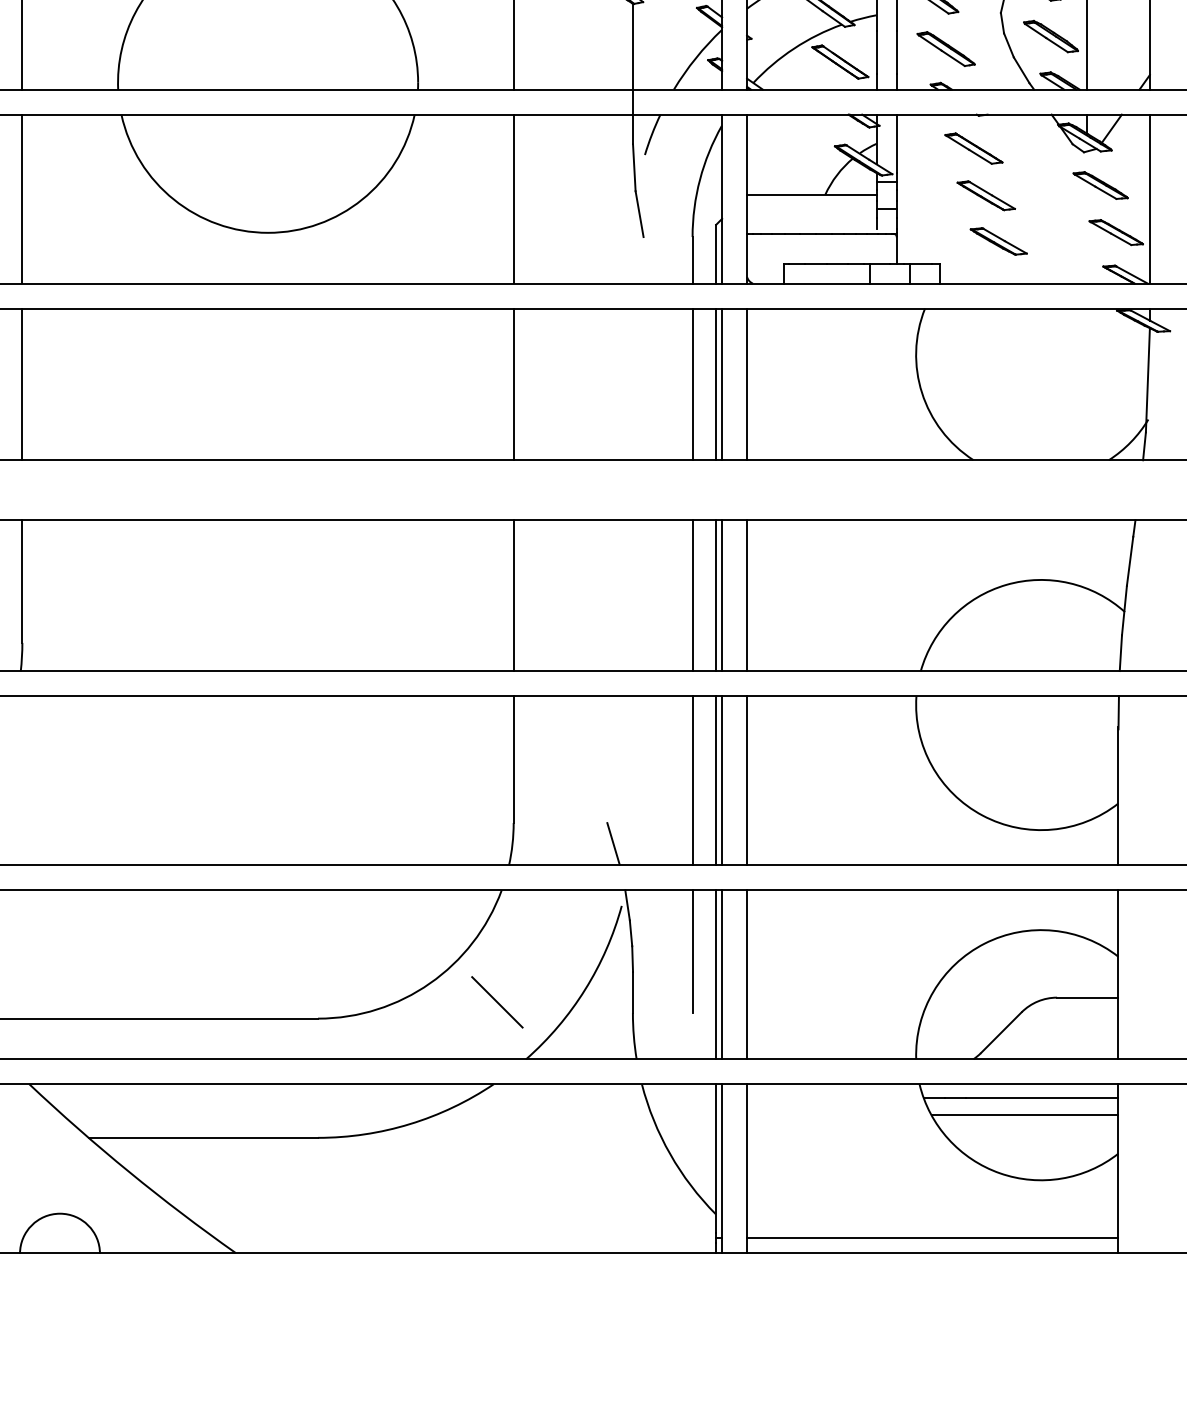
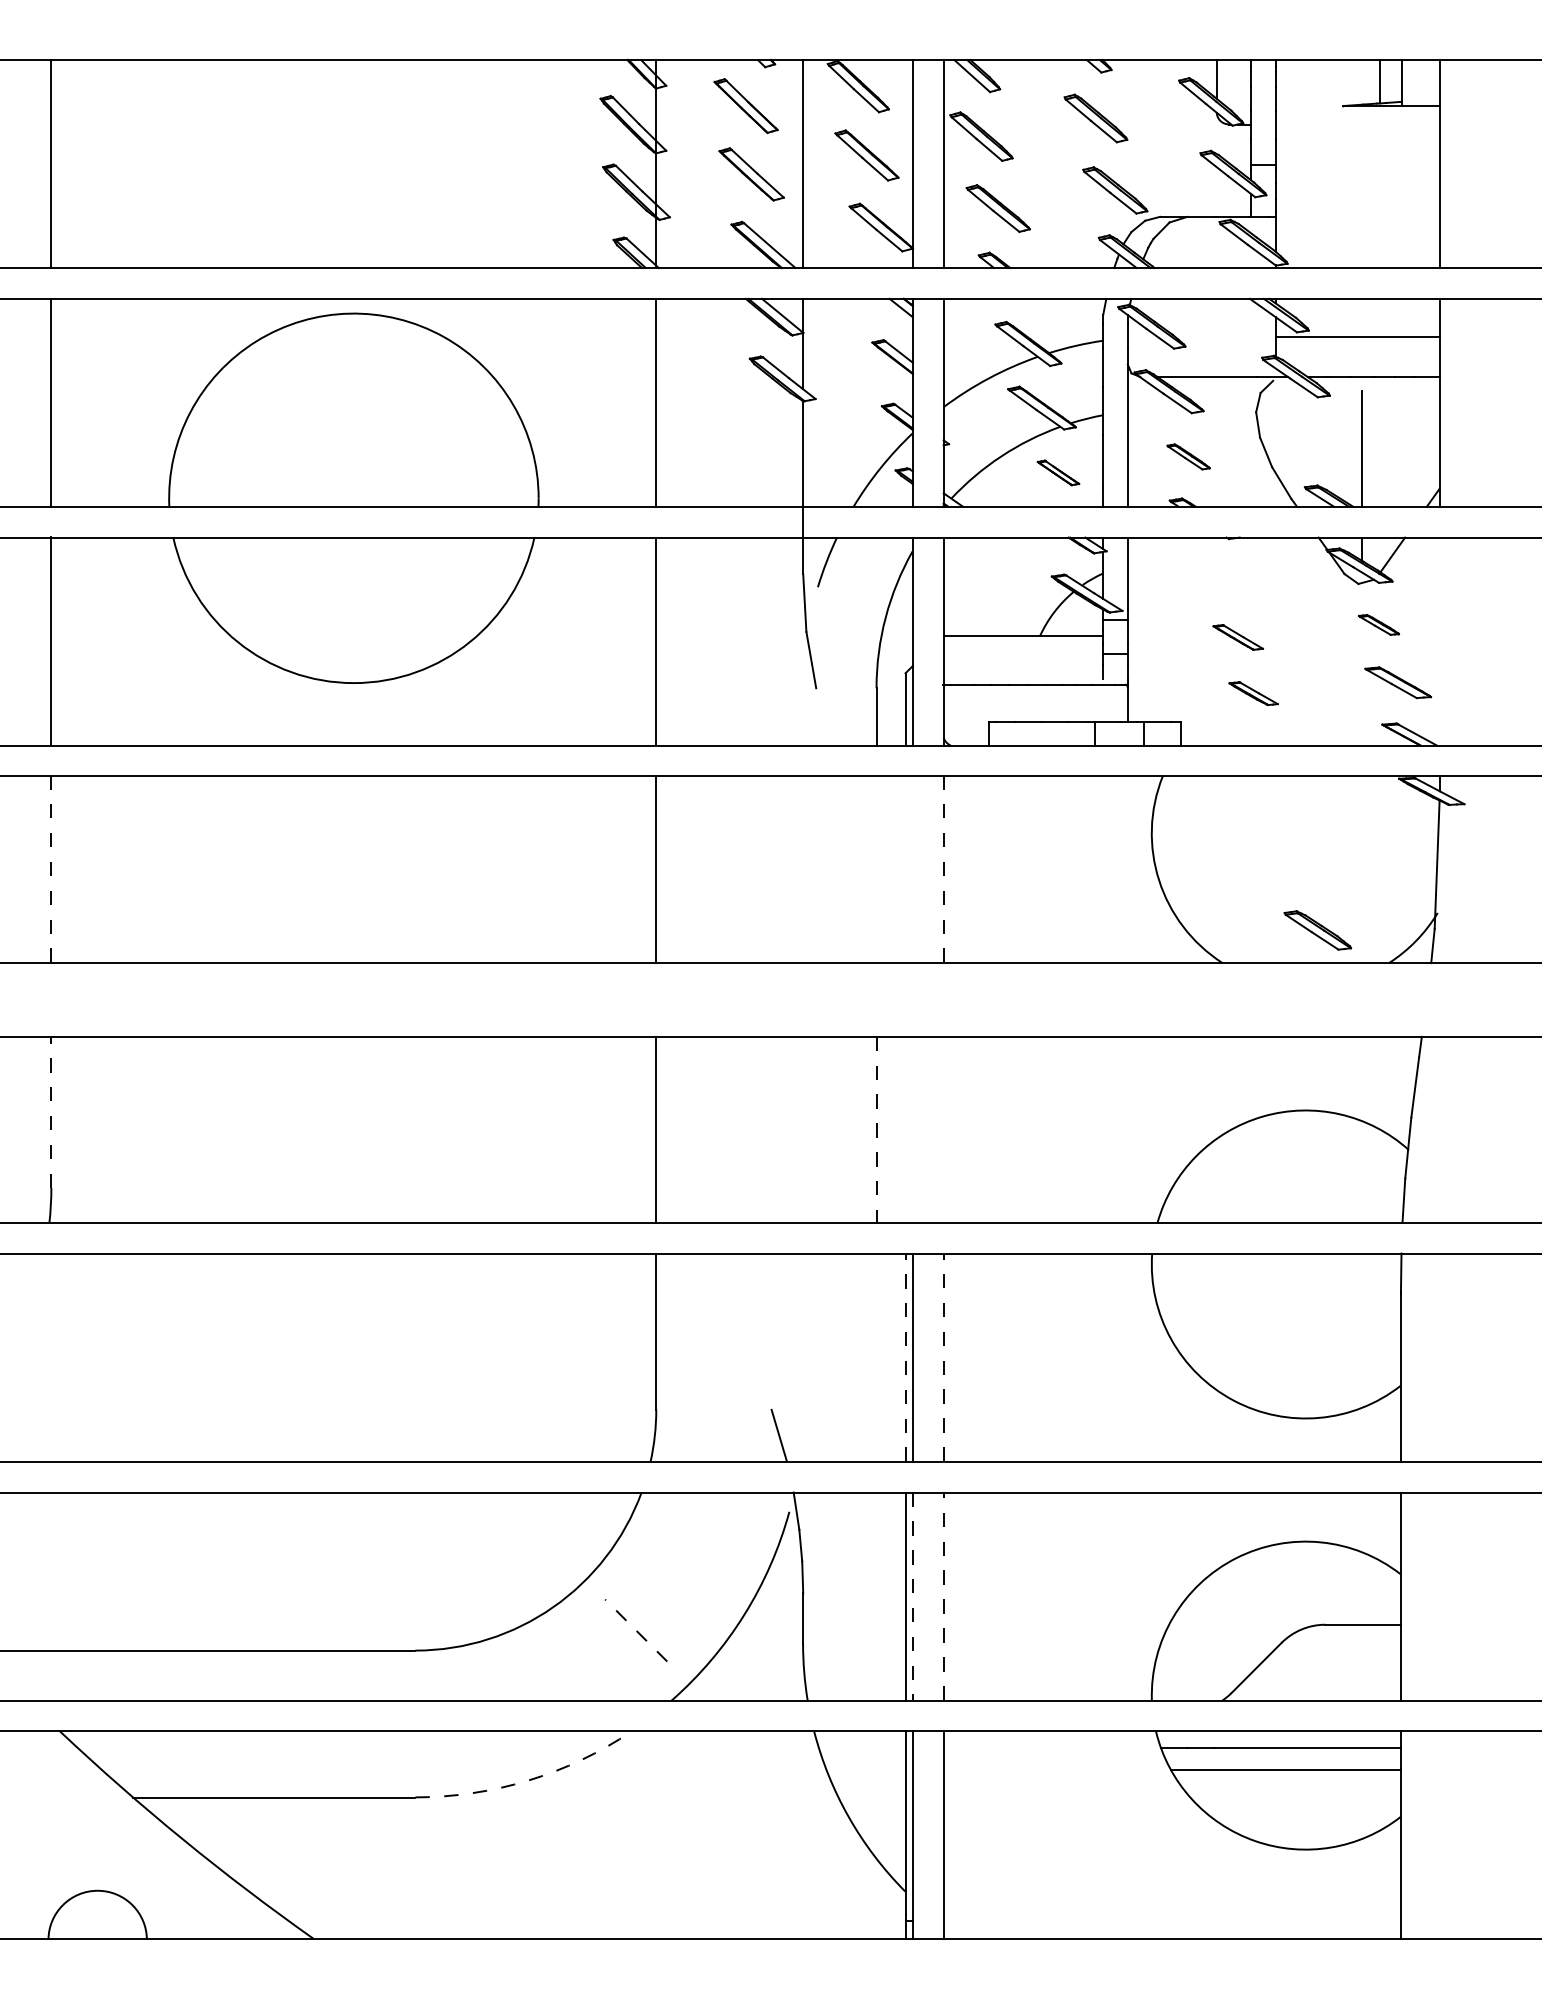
part: (1050, 36) -> (1317, 930), moved
part: (945, 48) -> (1188, 456), size x0.6
part: (840, 61) -> (1058, 472), size x0.6
part: (973, 148) -> (1222, 579), removed
part: (1100, 185) -> (1378, 624), size x0.6
part: (986, 195) -> (1238, 637), size x0.7
line: (1149, 199) -> (1439, 641), removed
part: (998, 241) -> (1253, 693), size x0.7
line: (22, 384) -> (51, 869), solid -> dashed
line: (692, 384) -> (876, 869), removed
line: (716, 384) -> (905, 869), removed
line: (721, 384) -> (912, 869), removed
line: (746, 384) -> (943, 869), solid -> dashed
line: (22, 581) -> (51, 1112), solid -> dashed
line: (716, 595) -> (905, 1129), removed
line: (721, 595) -> (912, 1129), removed
line: (746, 595) -> (943, 1129), removed
line: (692, 596) -> (876, 1130), solid -> dashed
line: (692, 780) -> (876, 1357), removed
line: (716, 780) -> (905, 1357), solid -> dashed
line: (746, 780) -> (943, 1357), solid -> dashed
line: (692, 951) -> (876, 1567), removed
line: (721, 974) -> (912, 1596), solid -> dashed
line: (746, 974) -> (943, 1596), solid -> dashed
line: (497, 1002) -> (636, 1630), solid -> dashed
arc: (409, 1124) -> (528, 1780), solid -> dashed
line: (932, 1237) -> (1171, 1920), removed

